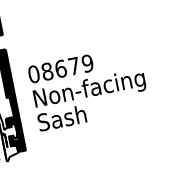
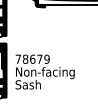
text: (33, 72) -> (18, 58), 08679 -> 78679

